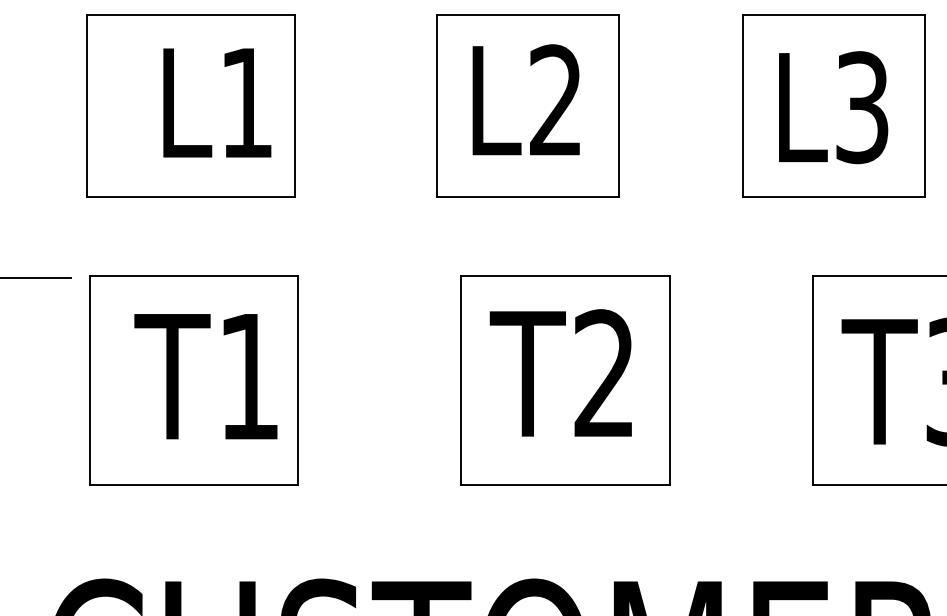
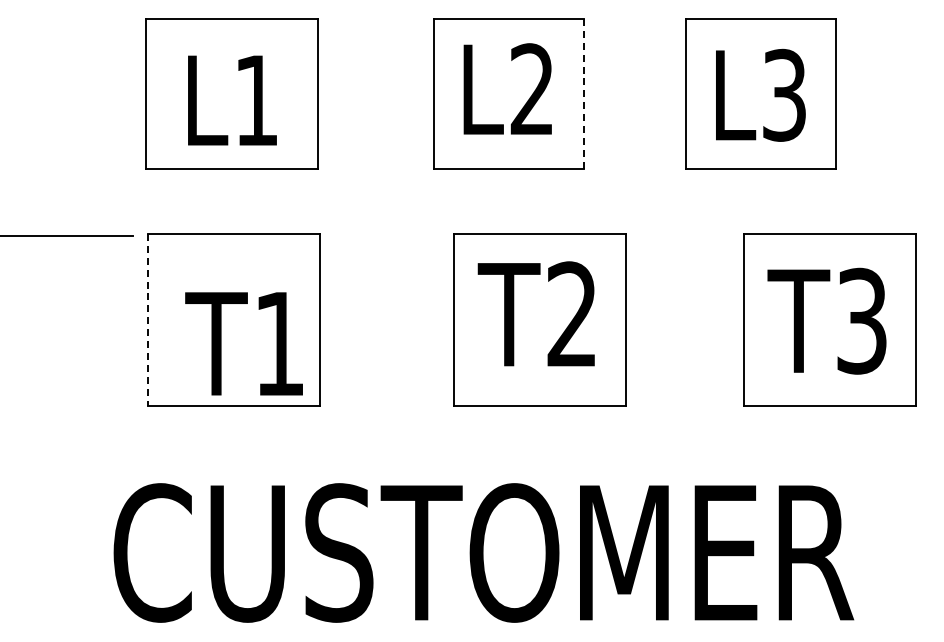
text: (217, 102) -> (232, 100), moved
line: (618, 106) -> (583, 94), solid -> dashed
text: (205, 376) -> (243, 343), moved
line: (89, 379) -> (148, 319), solid -> dashed

